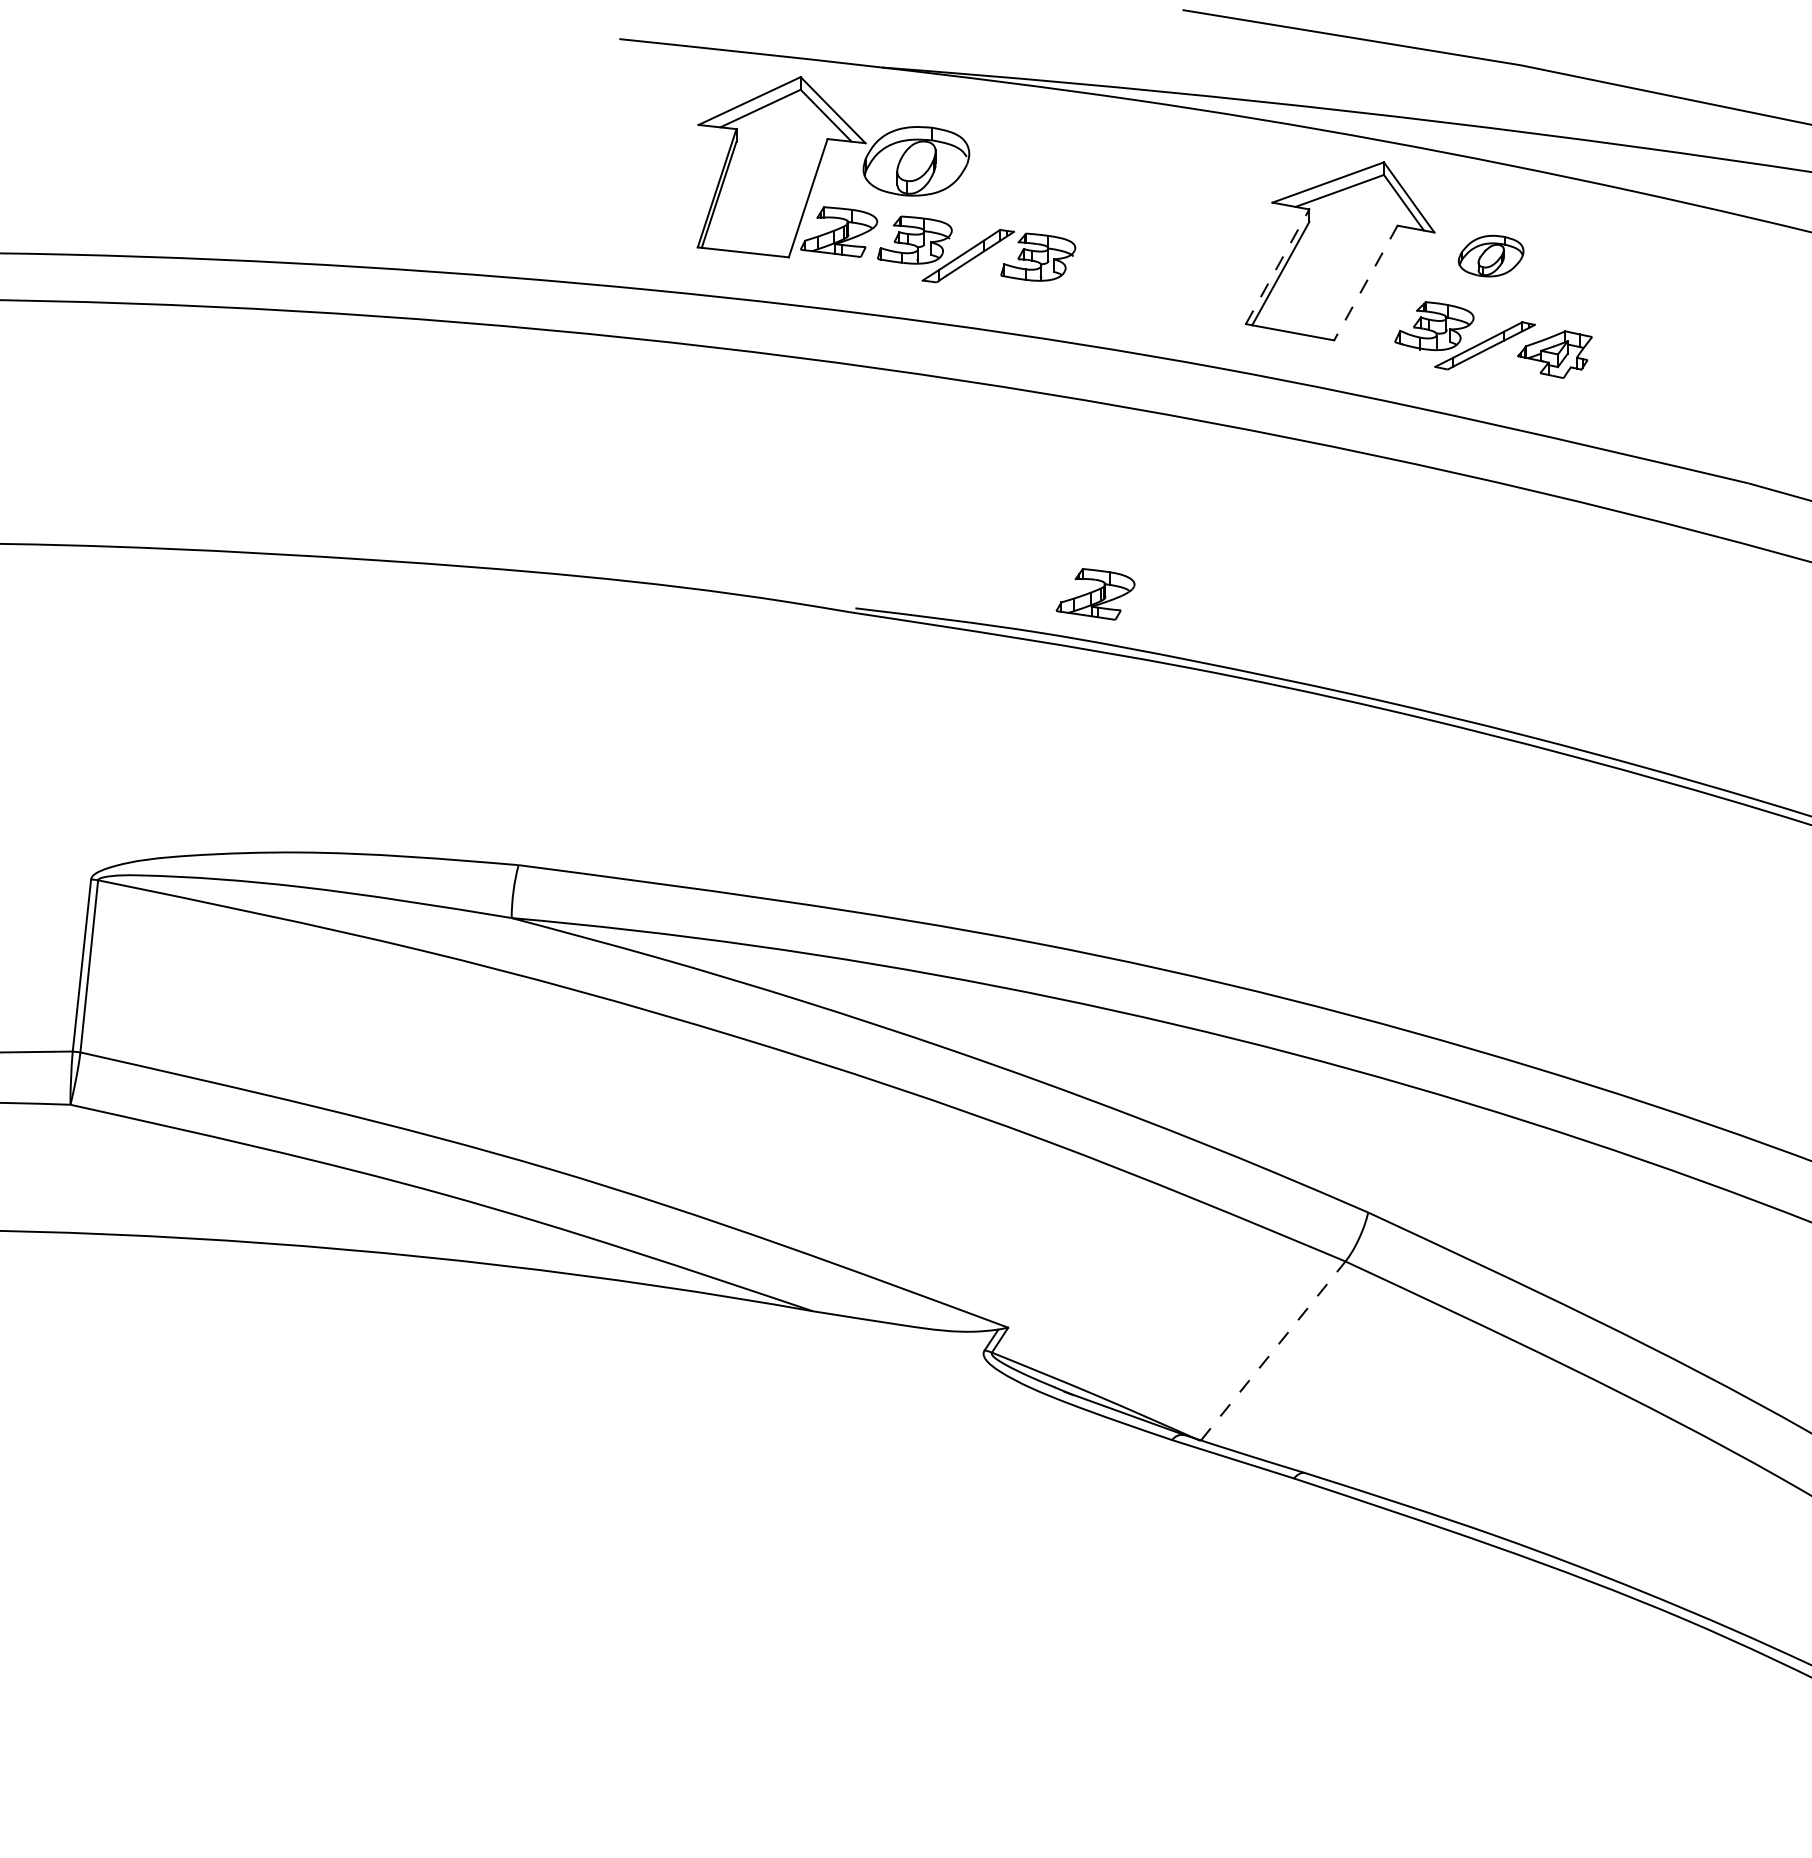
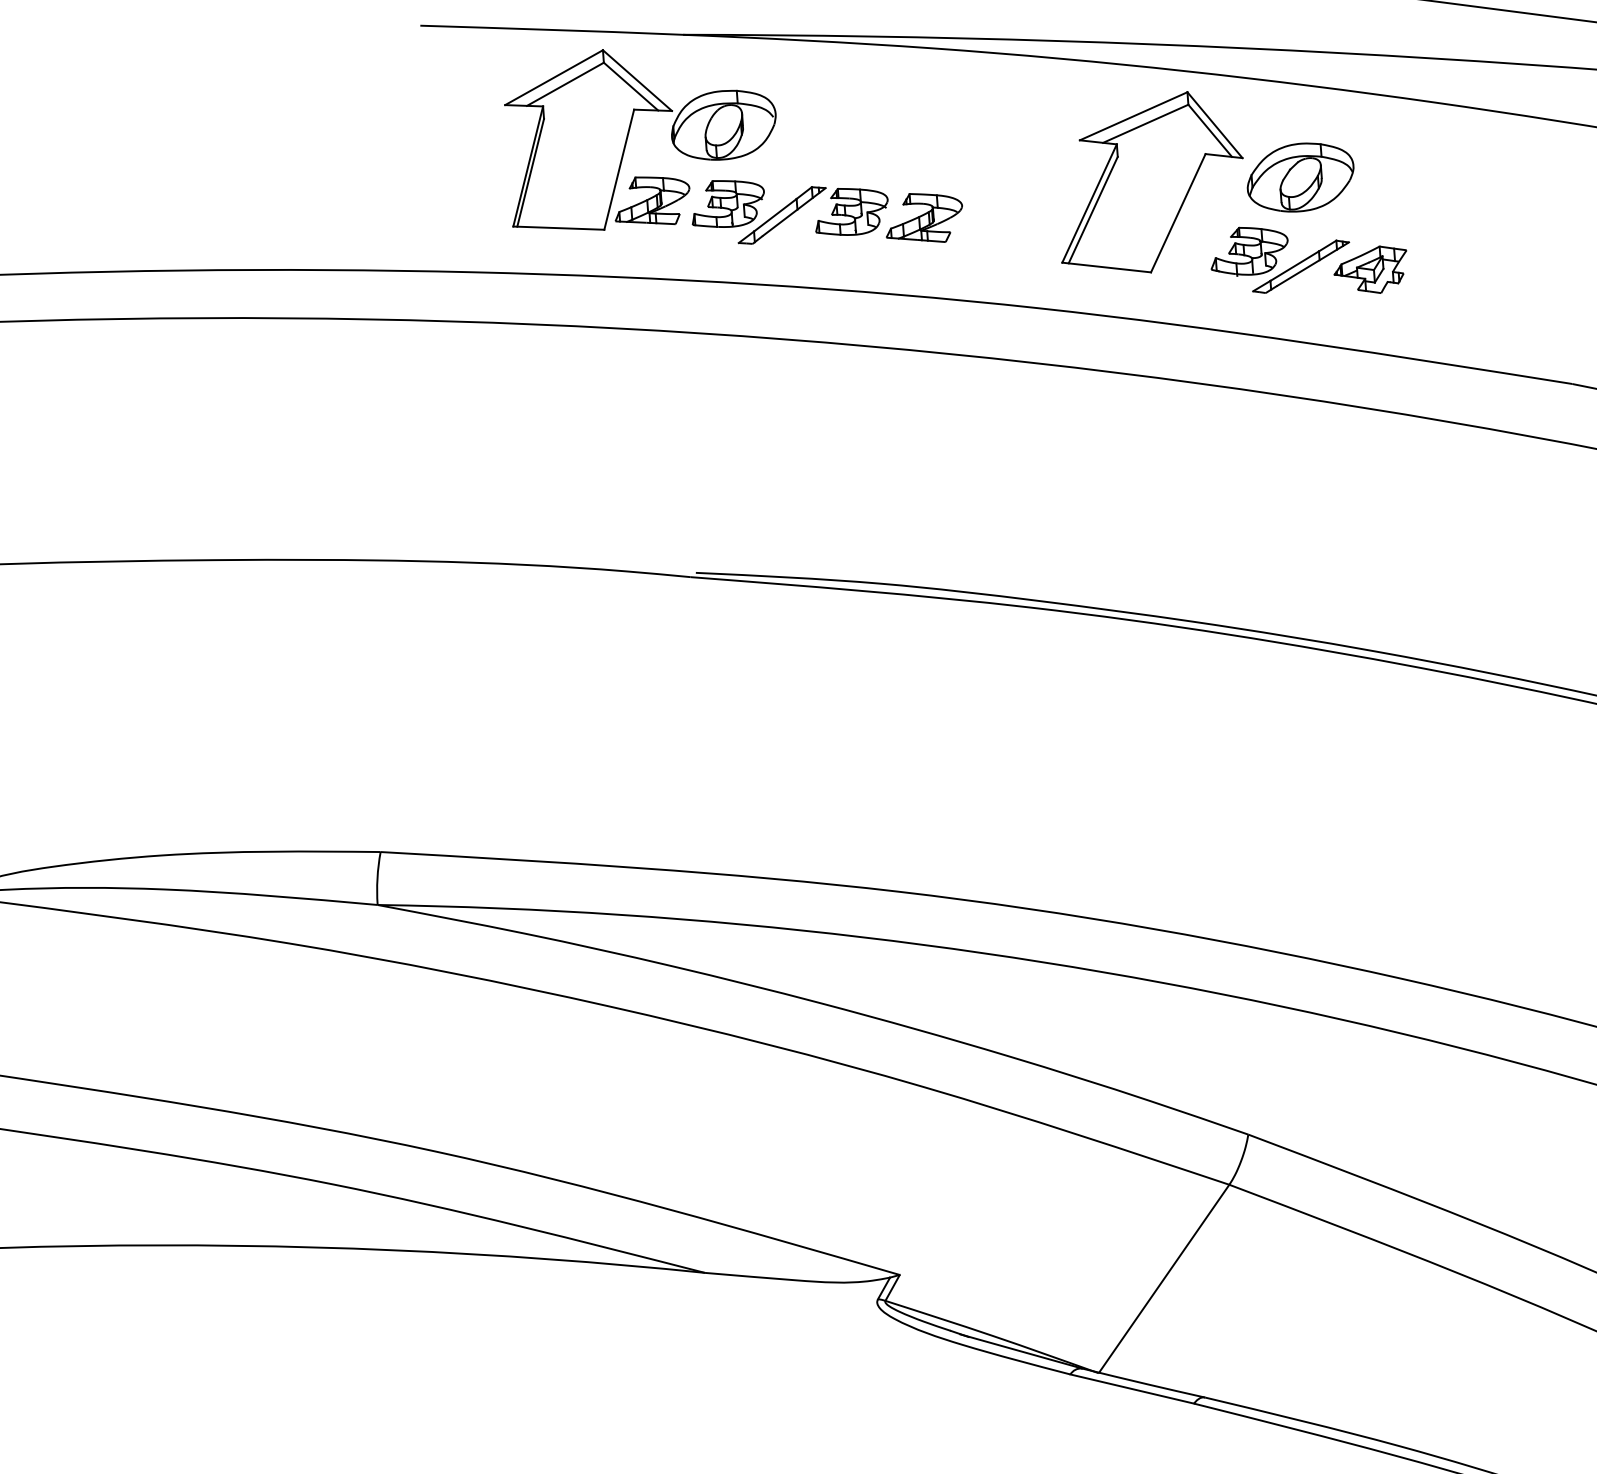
part: (1490, 255) -> (1299, 176), size x1.67
line: (1277, 266) -> (1089, 203), dashed -> solid
line: (1365, 283) -> (1177, 213), dashed -> solid
part: (1095, 594) -> (924, 218), moved
line: (1273, 1350) -> (1164, 1278), dashed -> solid

